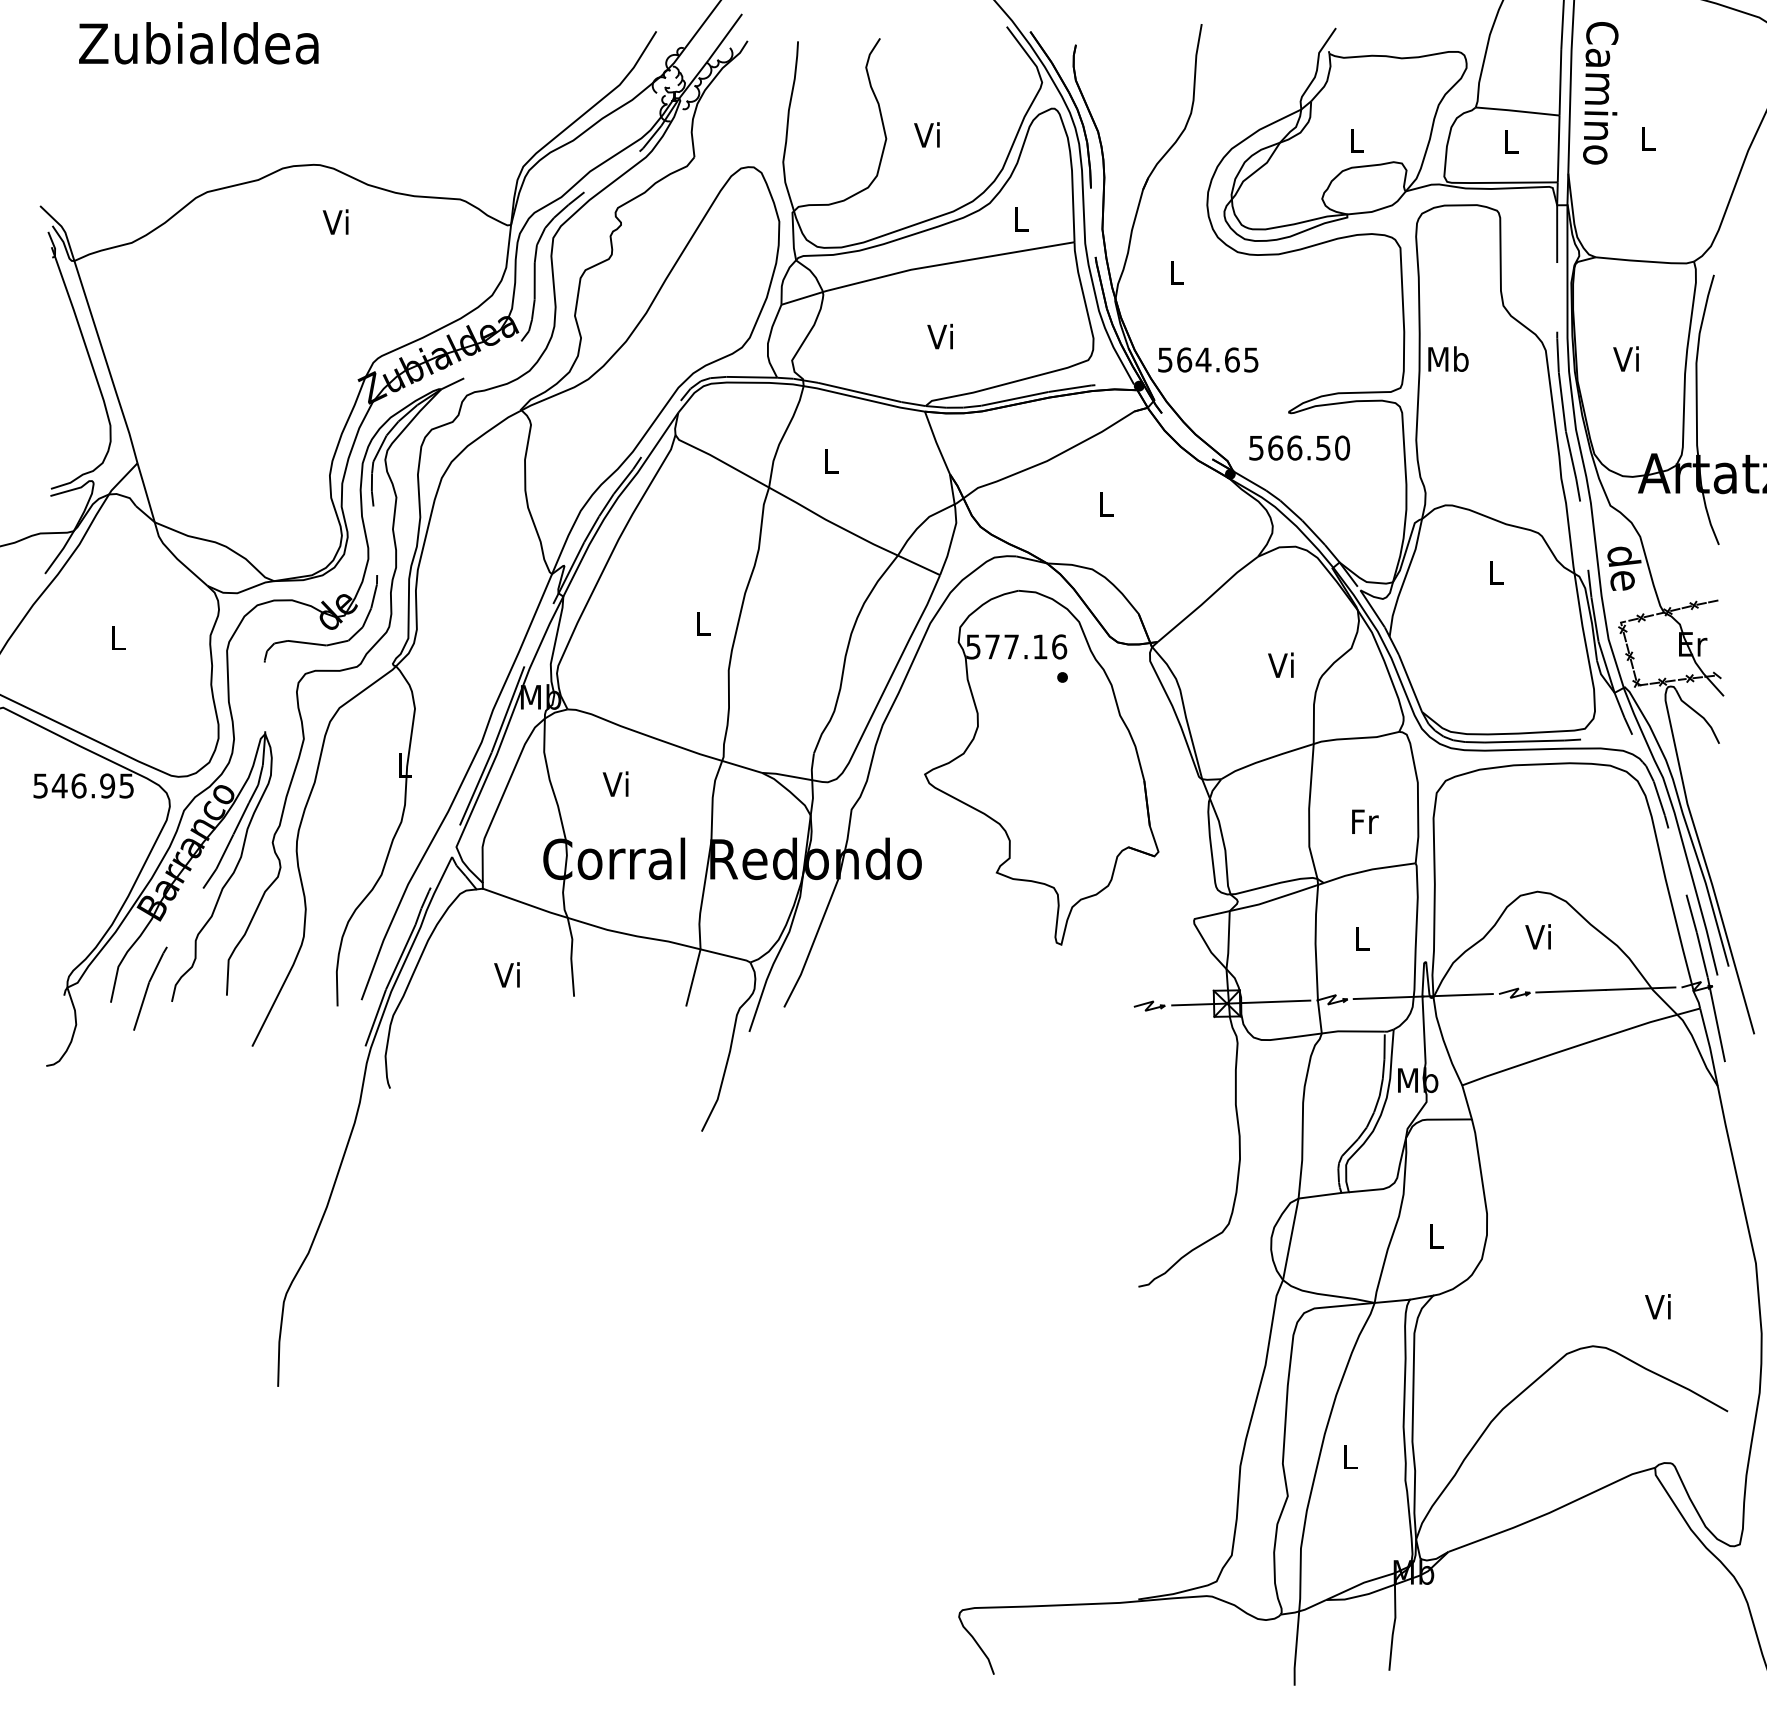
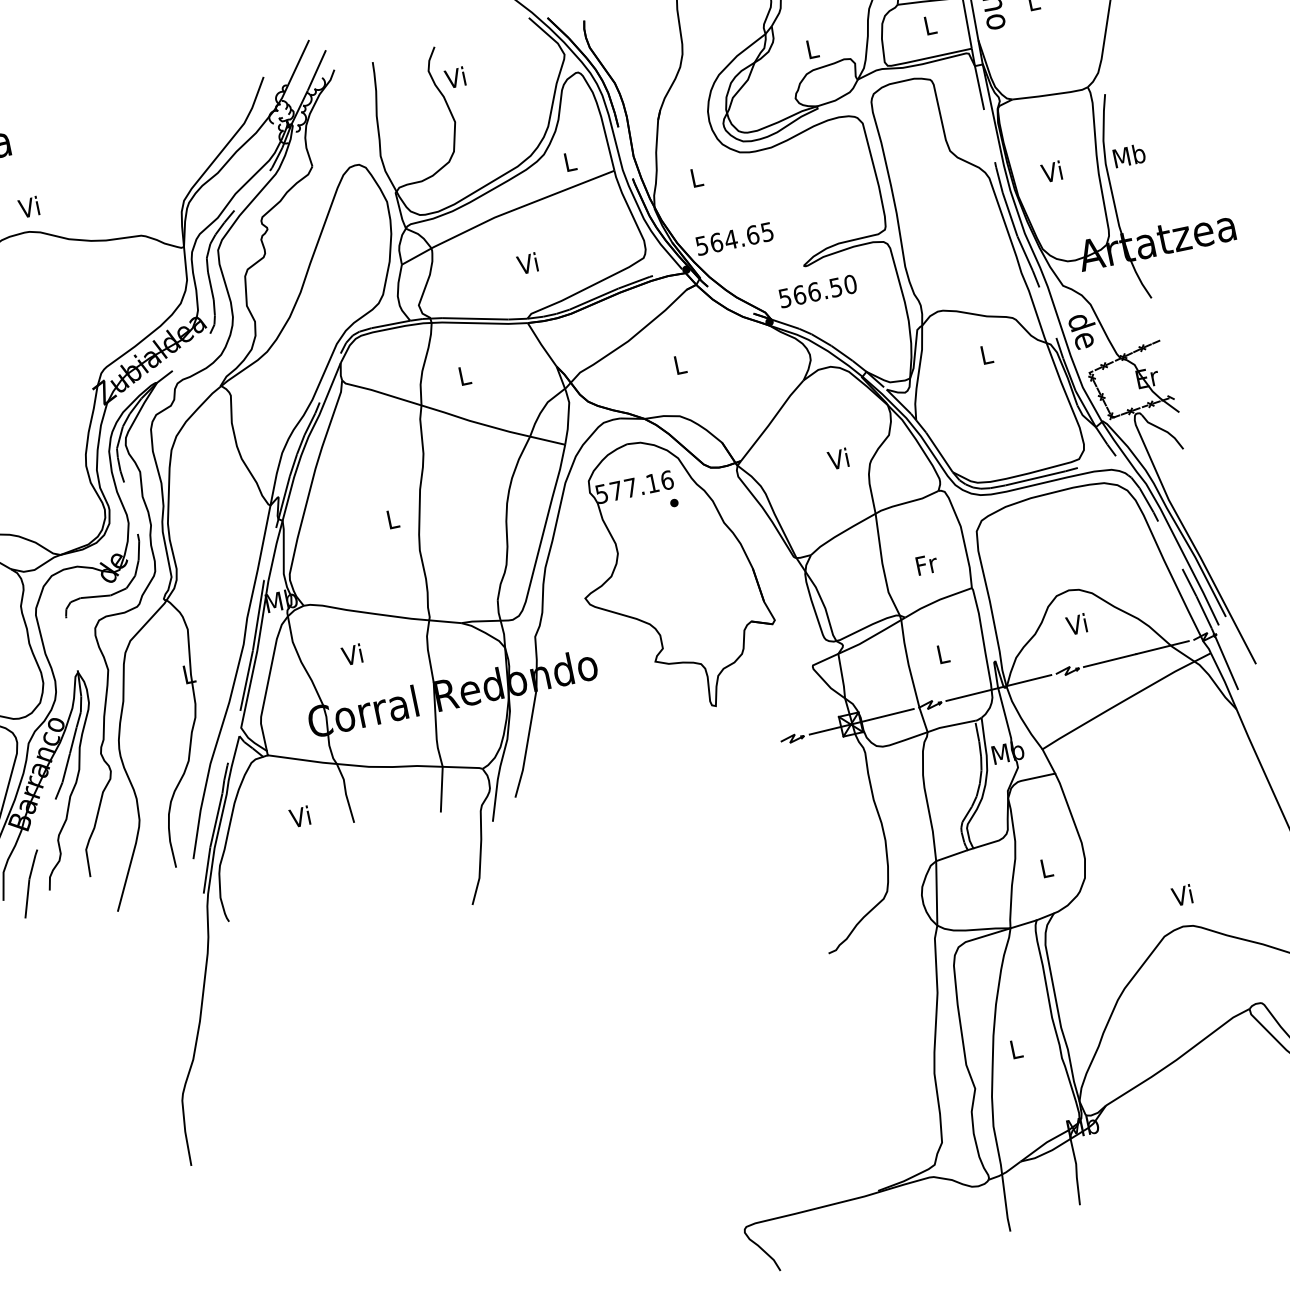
text: (926, 134) -> (454, 77), moved
text: (335, 221) -> (28, 206), moved
text: (1448, 358) -> (1129, 155), moved
text: (1657, 1306) -> (1181, 895), moved

